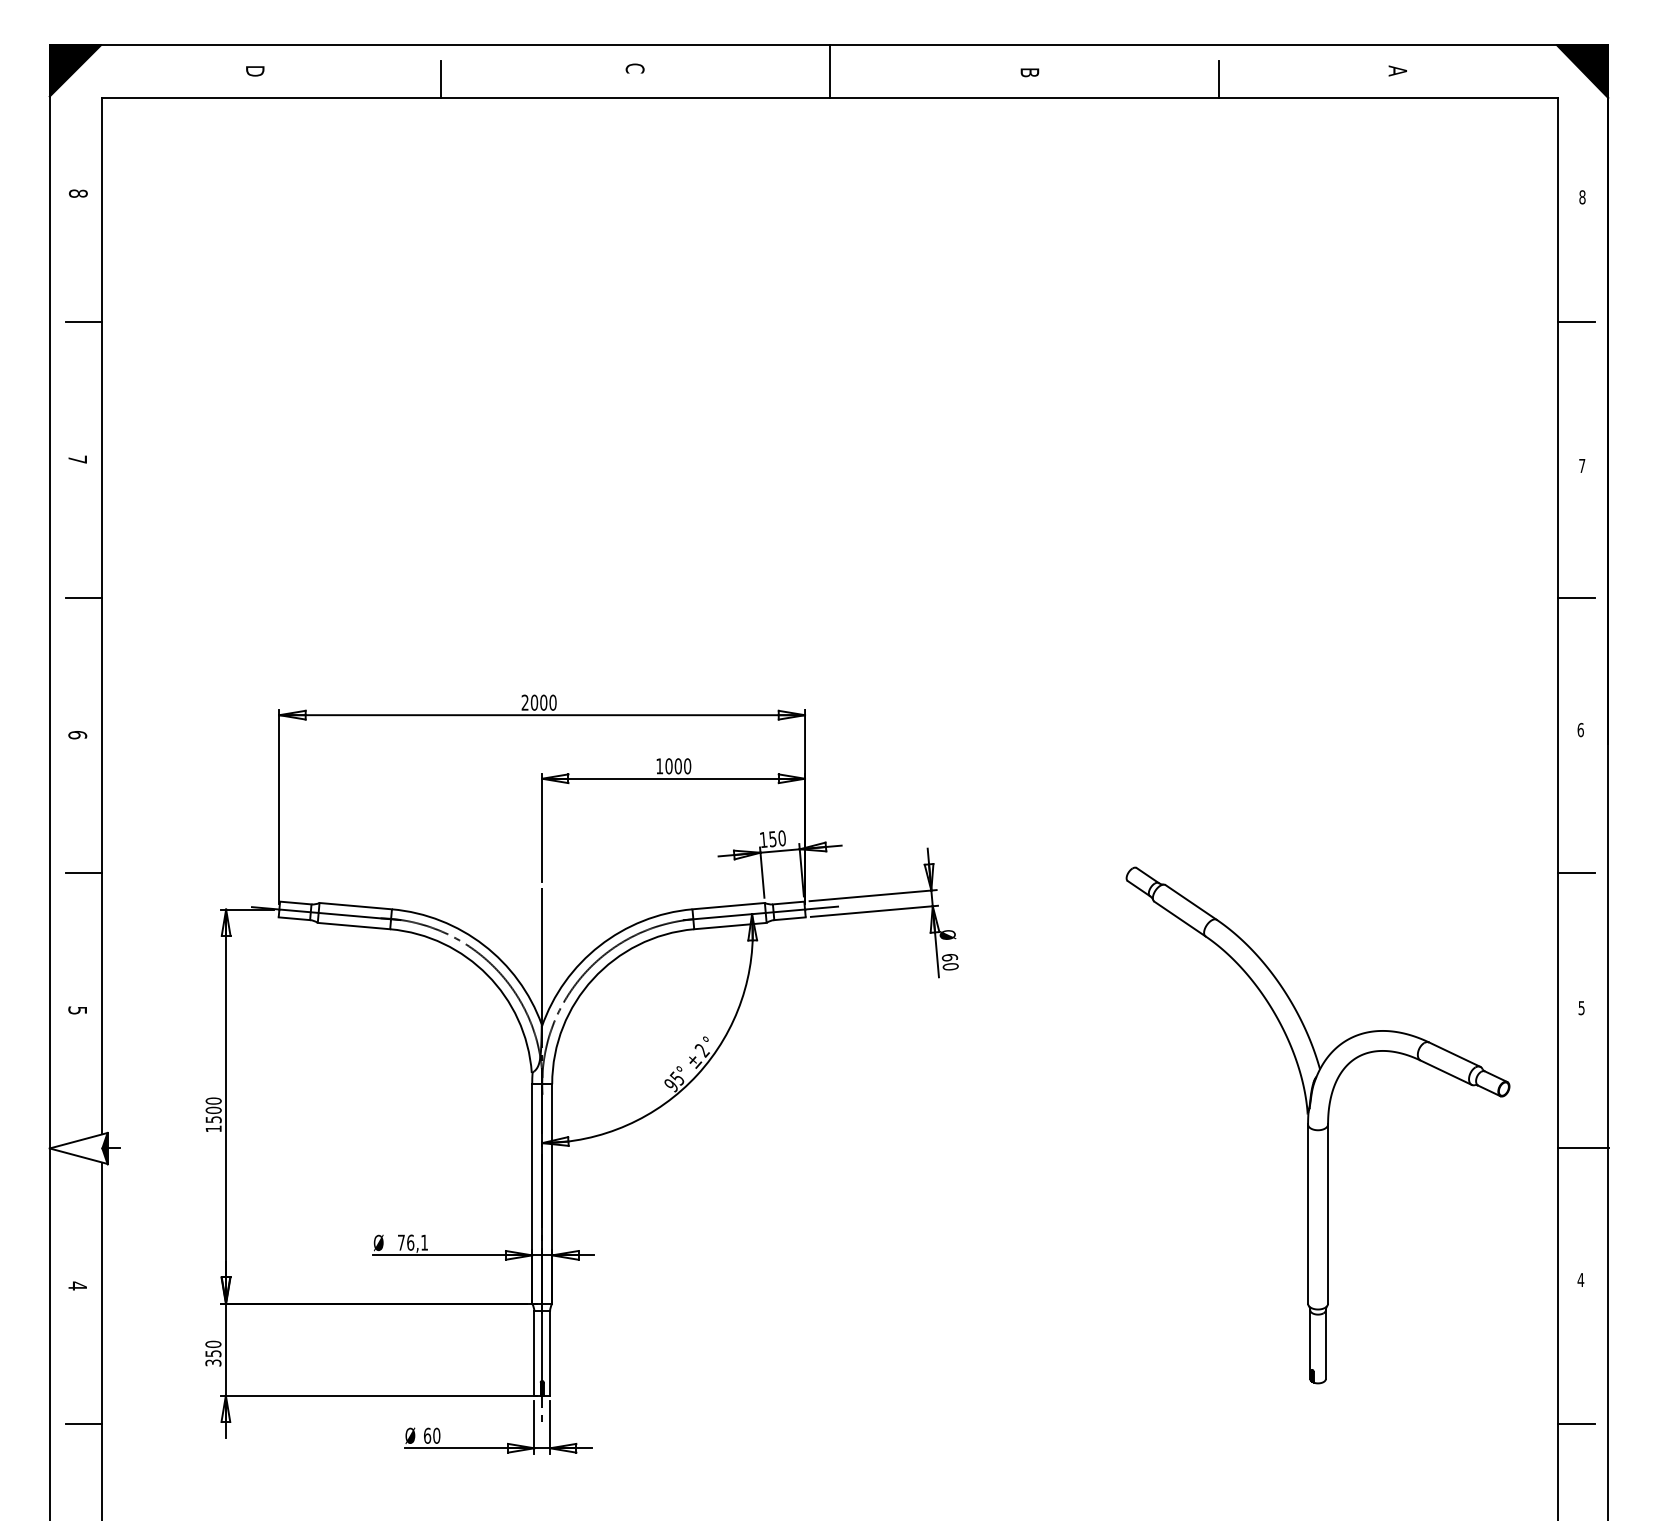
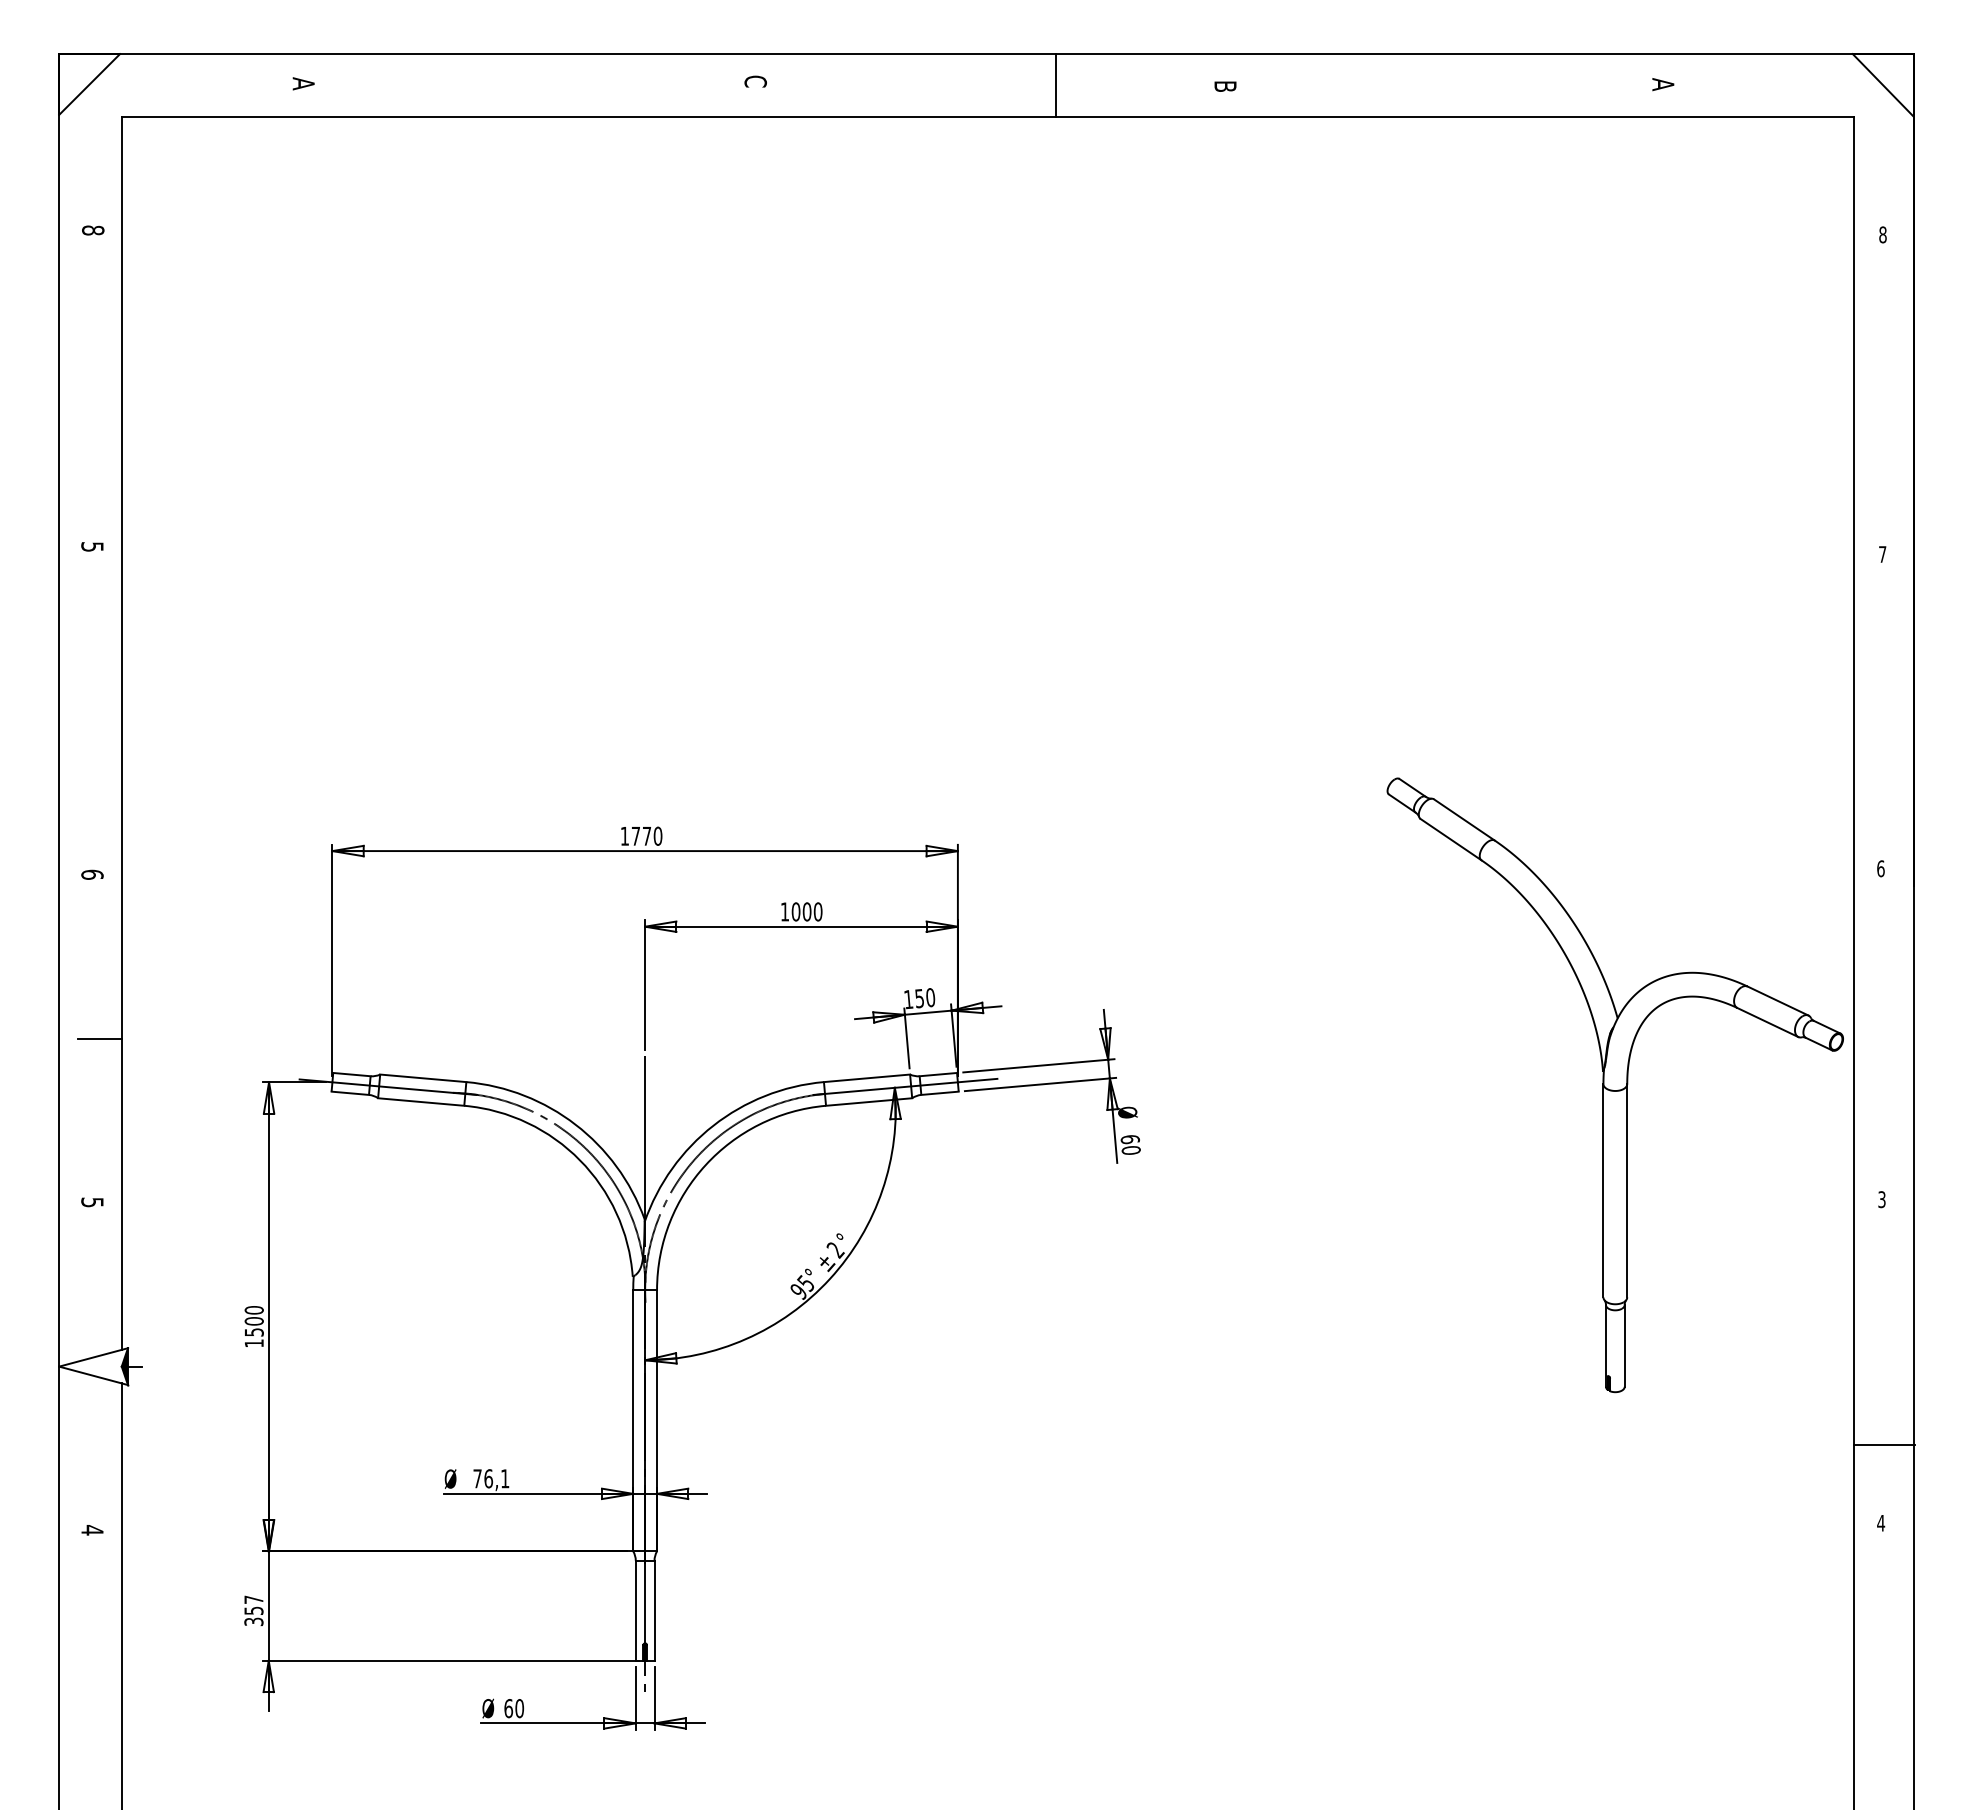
fill: (75, 70) -> (89, 84), removed
text: (255, 70) -> (303, 84), D -> A
line: (829, 71) -> (1055, 85), moved
fill: (1582, 71) -> (1882, 85), removed
line: (441, 79) -> (525, 94), removed
line: (1219, 79) -> (1450, 94), removed
line: (83, 322) -> (99, 383), removed
line: (1576, 322) -> (1875, 383), removed
text: (77, 459) -> (92, 546), 7 -> 5
line: (83, 597) -> (99, 711), removed
line: (1576, 597) -> (1875, 711), removed
text: (534, 702) -> (635, 835), 2000 -> 1770
line: (1576, 872) -> (1875, 1038), removed
text: (1581, 1007) -> (1881, 1199), 5 -> 3
part: (1317, 1125) -> (1614, 1085), moved
line: (1583, 1148) -> (1884, 1444), moved
text: (213, 1344) -> (253, 1599), 350 -> 357
line: (83, 1423) -> (99, 1694), removed
line: (1576, 1423) -> (1875, 1694), removed

